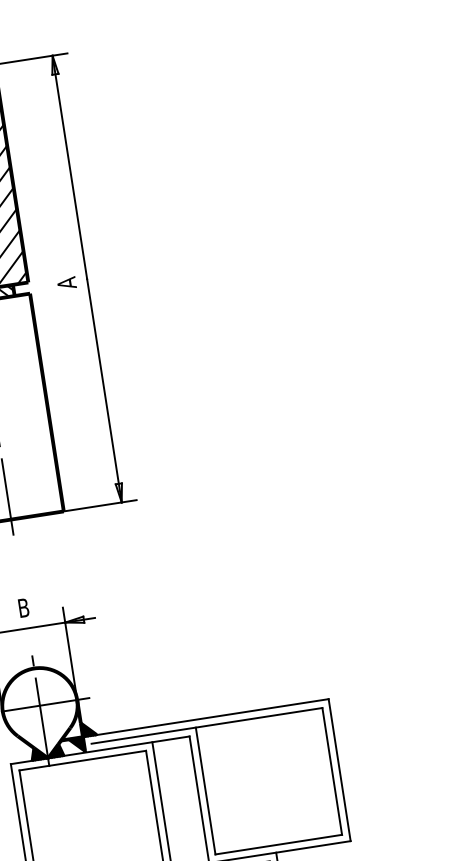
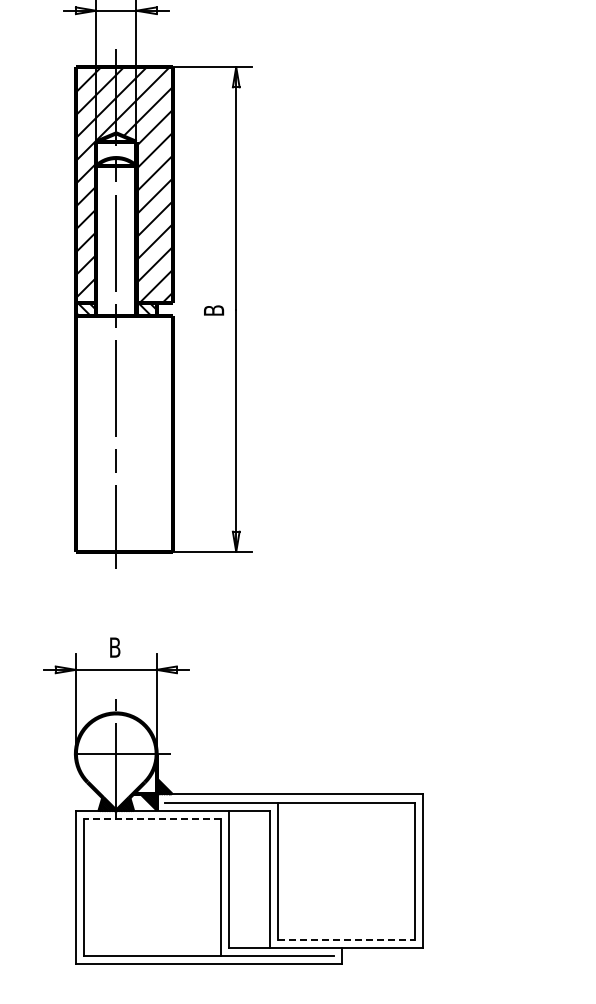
text: (67, 283) -> (214, 310), A -> B
line: (82, 761) -> (152, 819), solid -> dashed
line: (278, 844) -> (346, 940), solid -> dashed

